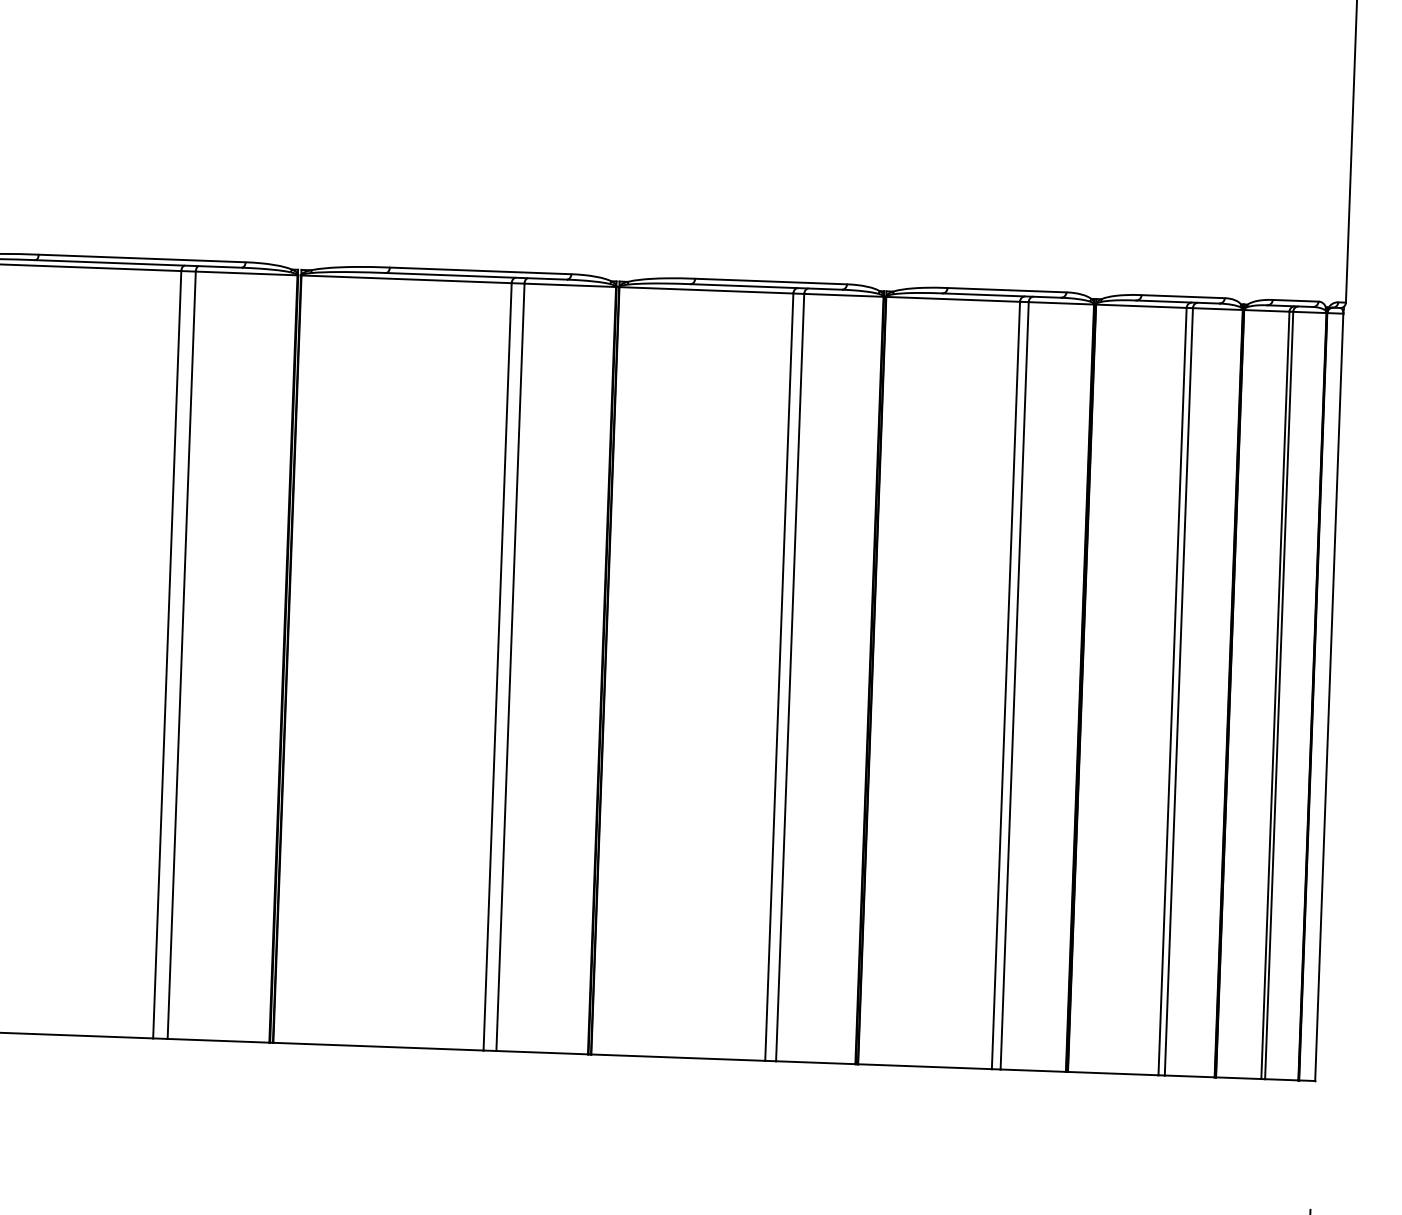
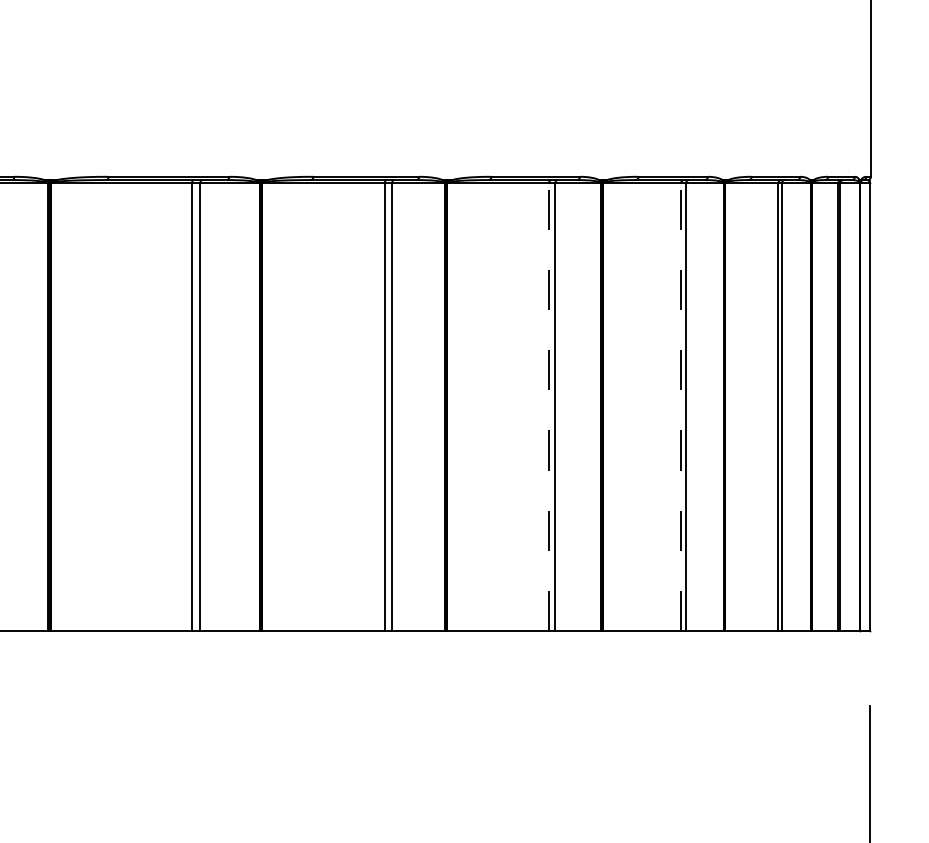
line: (778, 677) -> (548, 407), solid -> dashed
line: (1006, 686) -> (681, 407), solid -> dashed

